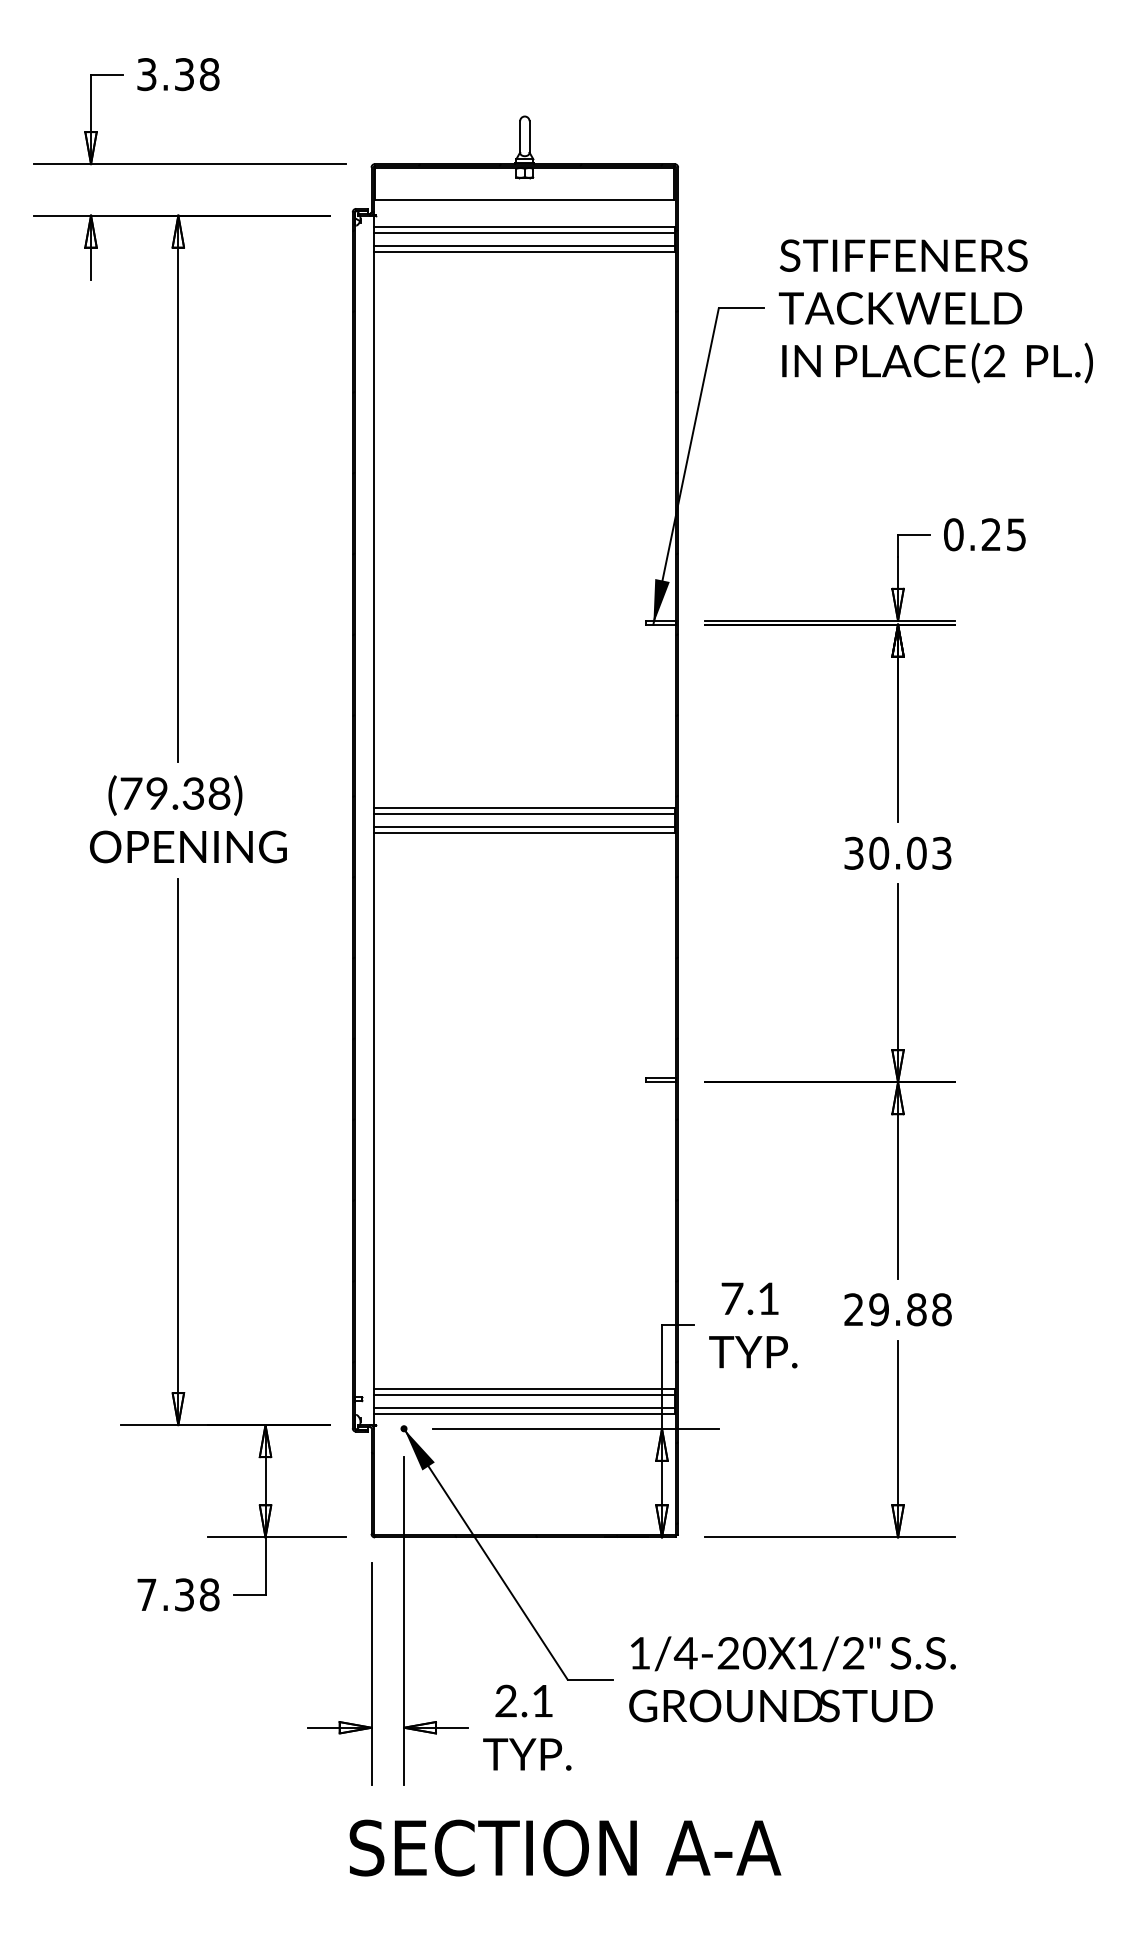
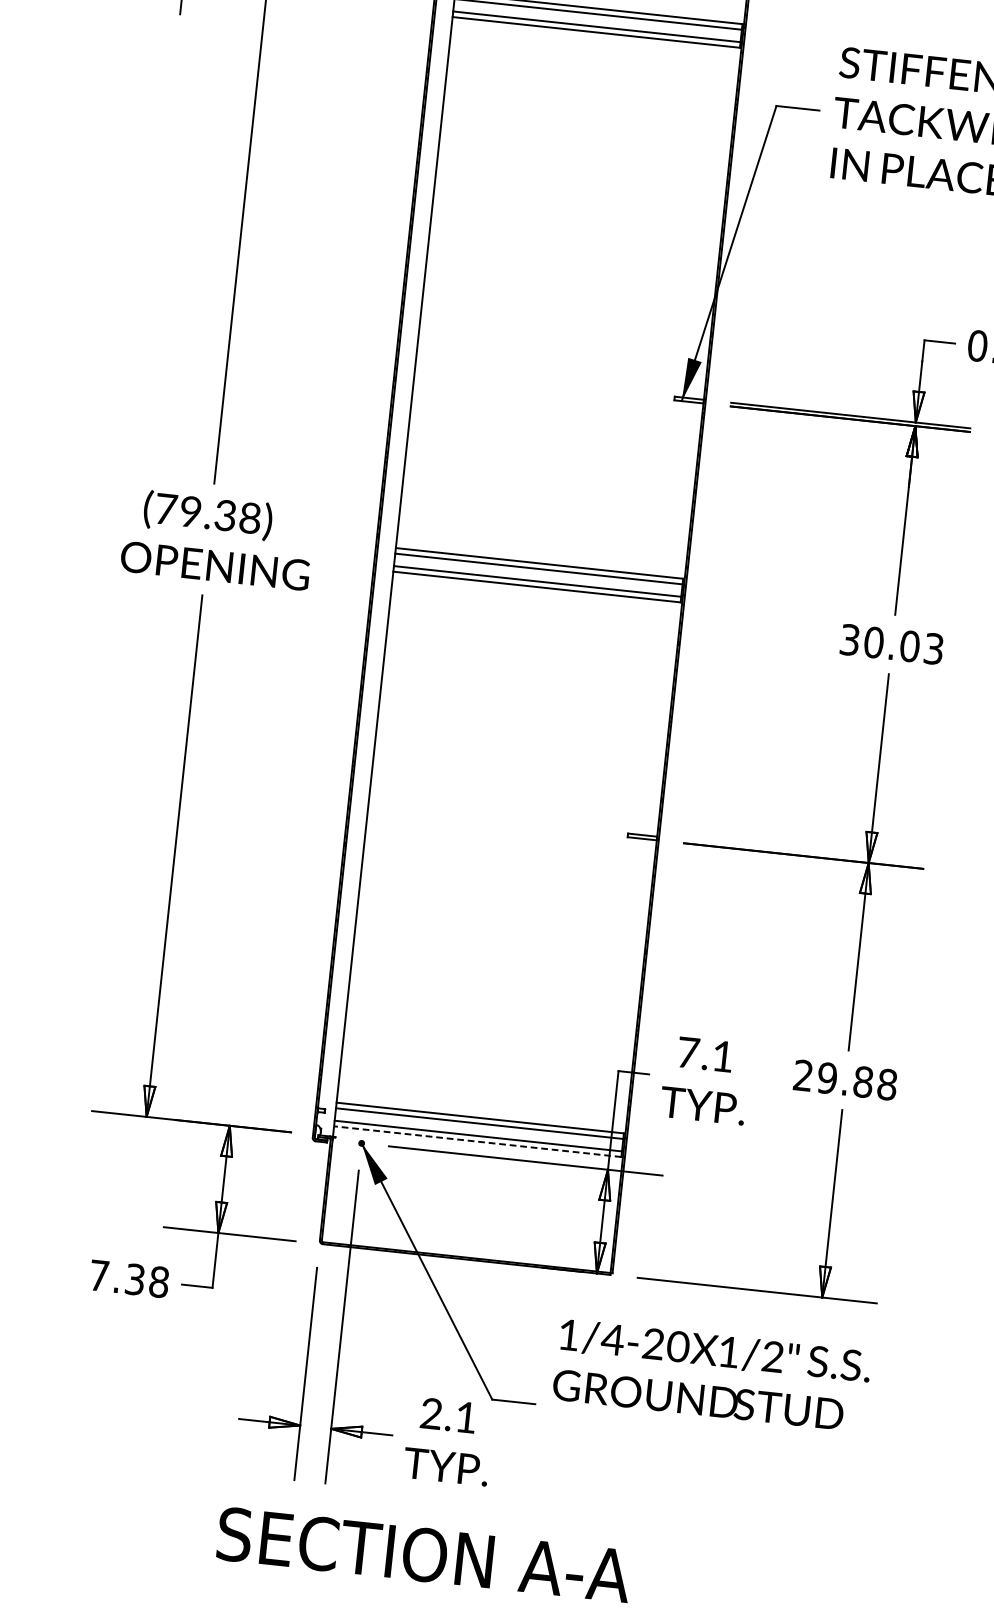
line: (523, 1414) -> (477, 1141), solid -> dashed
text: (792, 1679) -> (711, 1375), moved
text: (565, 1847) -> (424, 1554), moved

